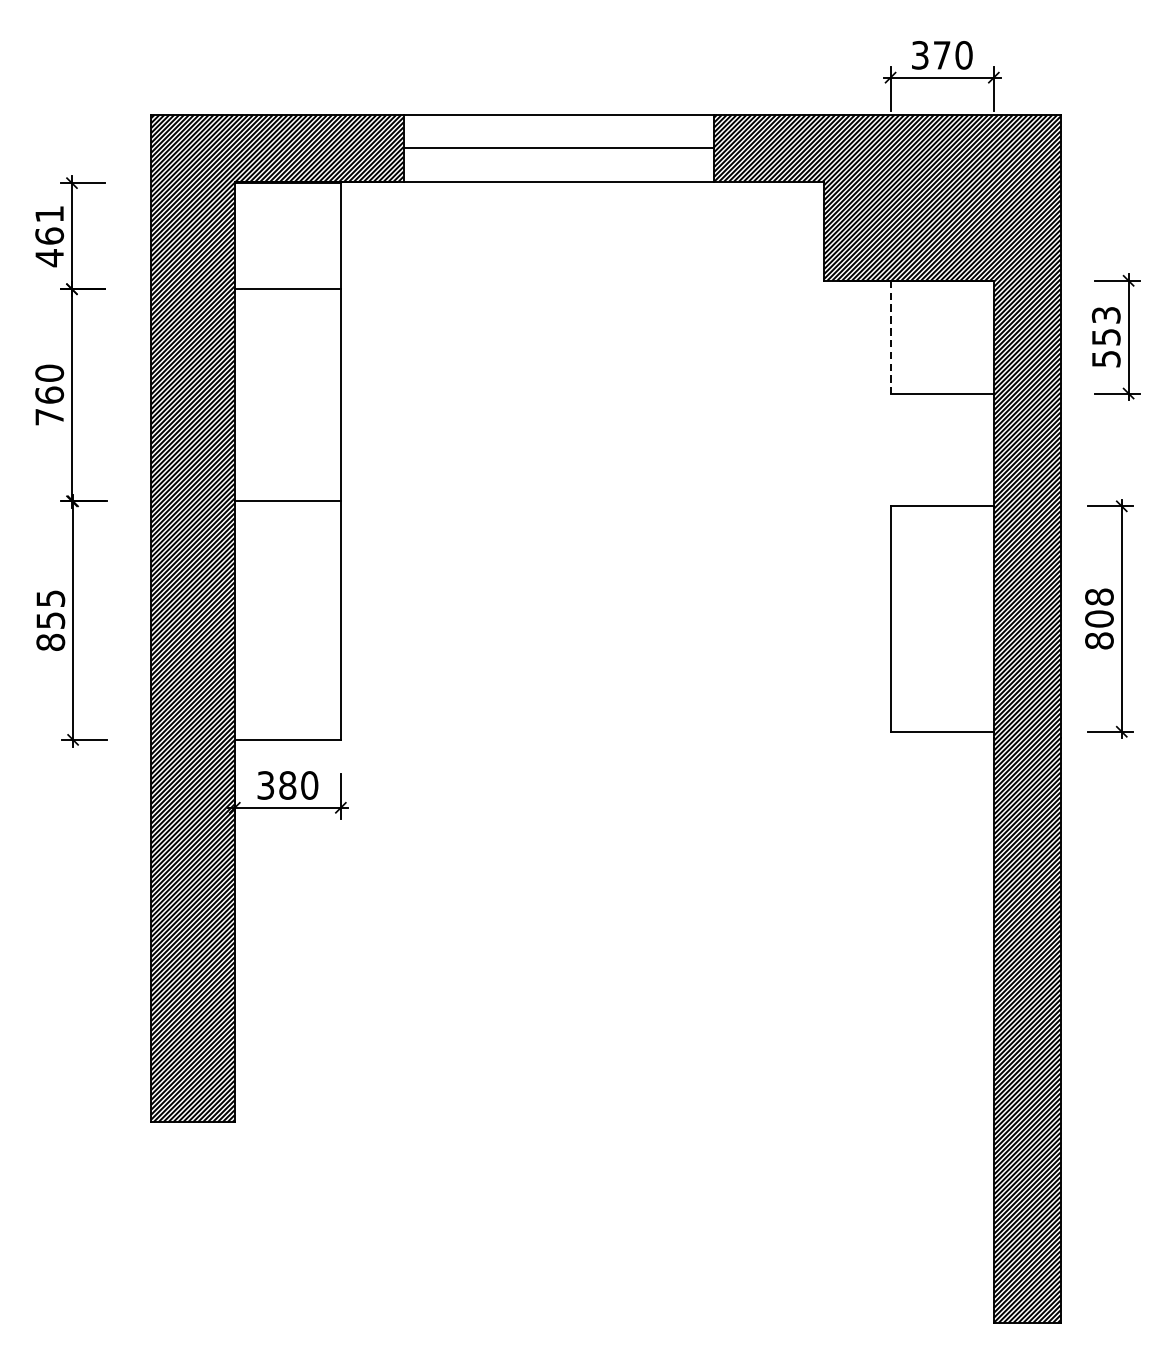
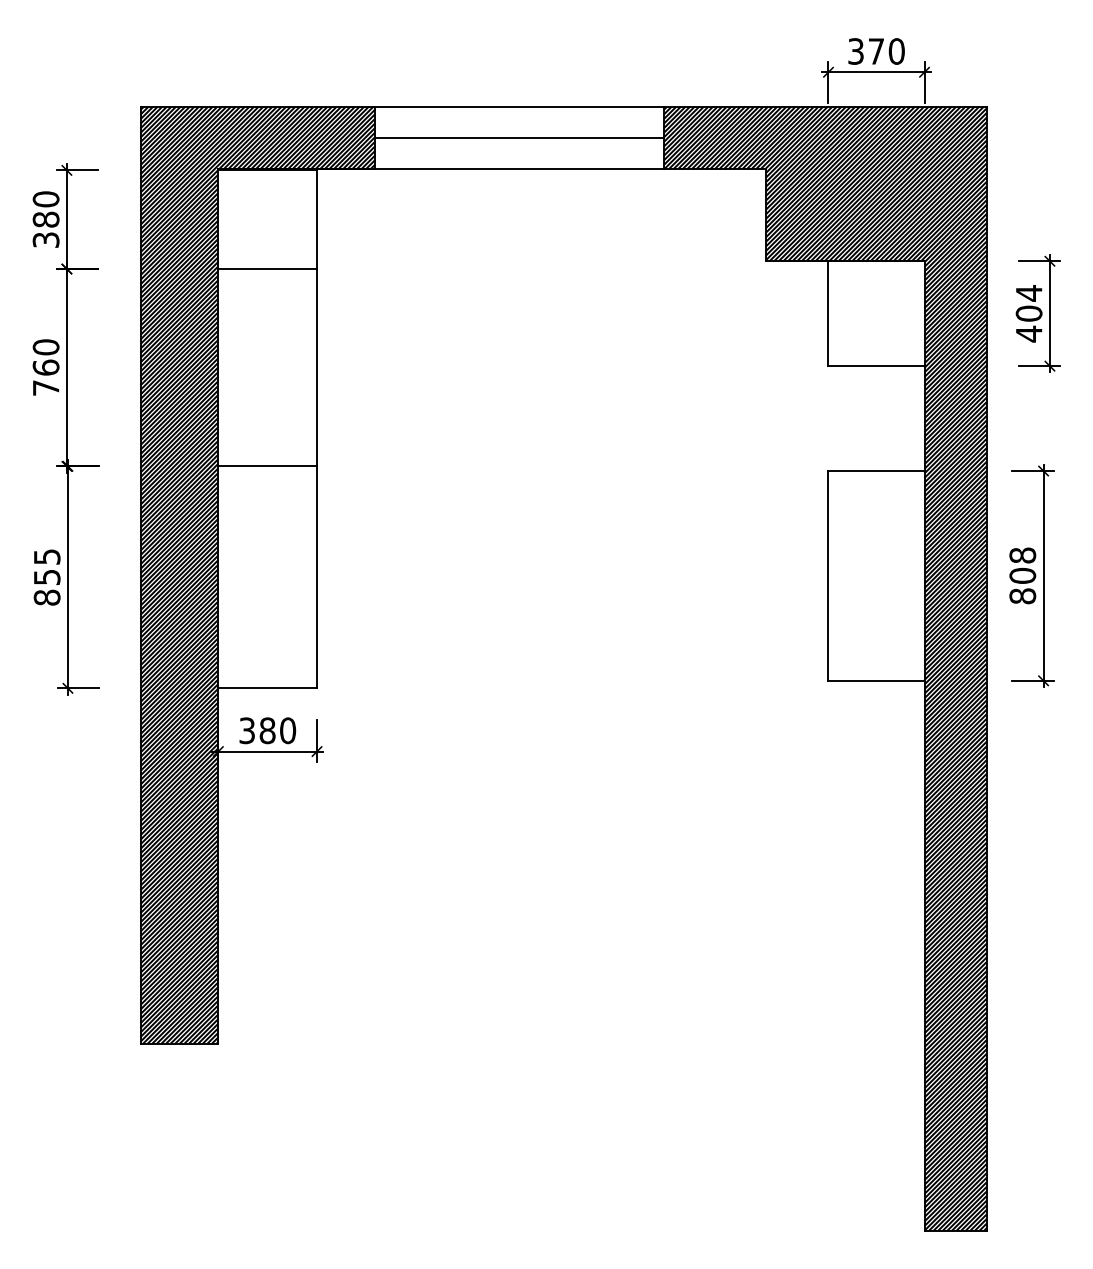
text: (48, 235) -> (45, 219), 461 -> 380
text: (1105, 336) -> (1028, 313), 553 -> 404
line: (890, 338) -> (828, 314), dashed -> solid

